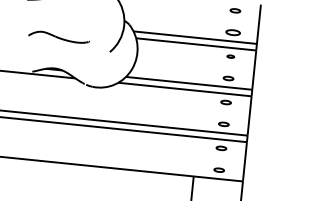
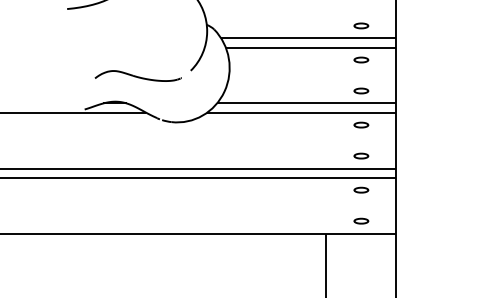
part: (233, 32) -> (361, 25), size x0.71
part: (58, 36) -> (137, 75), moved
part: (230, 56) -> (361, 59), size x1.43

